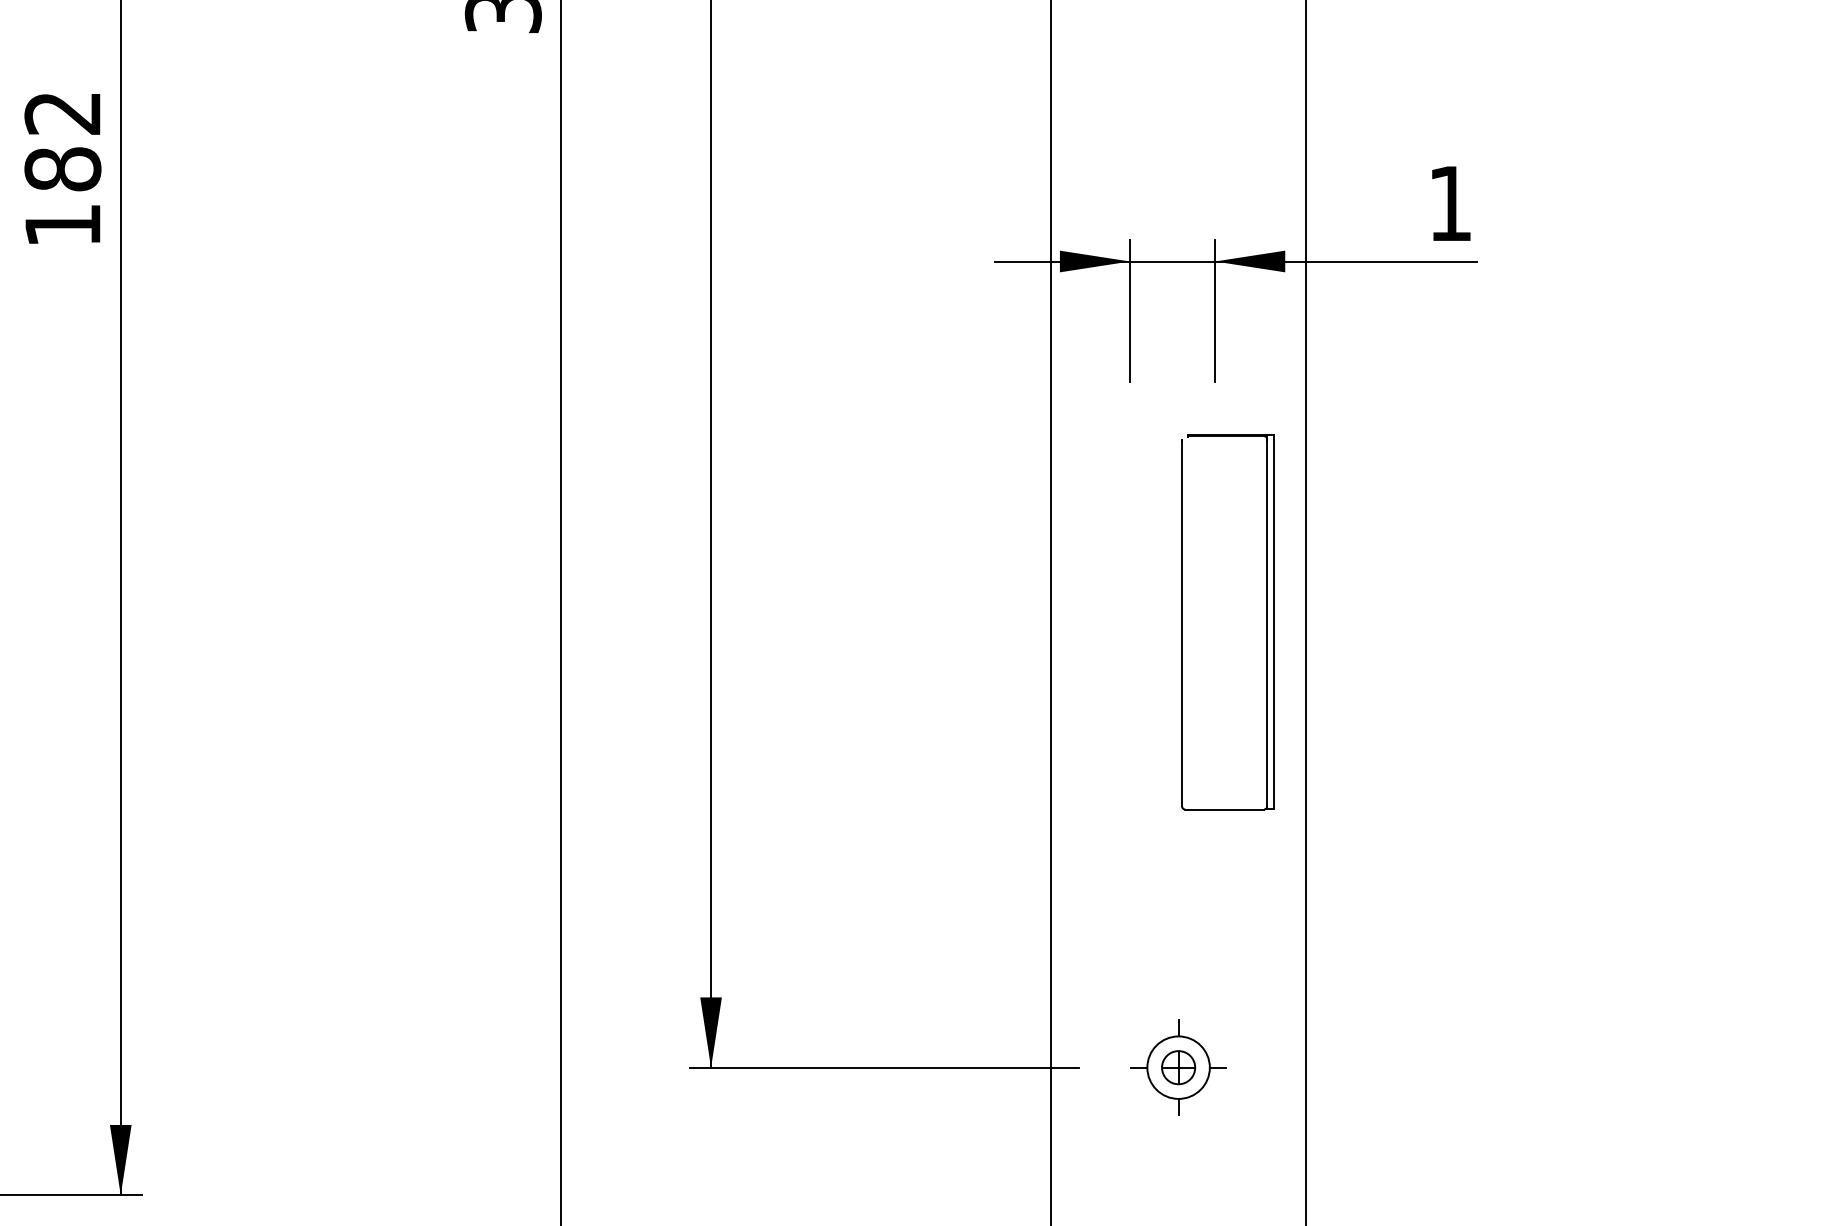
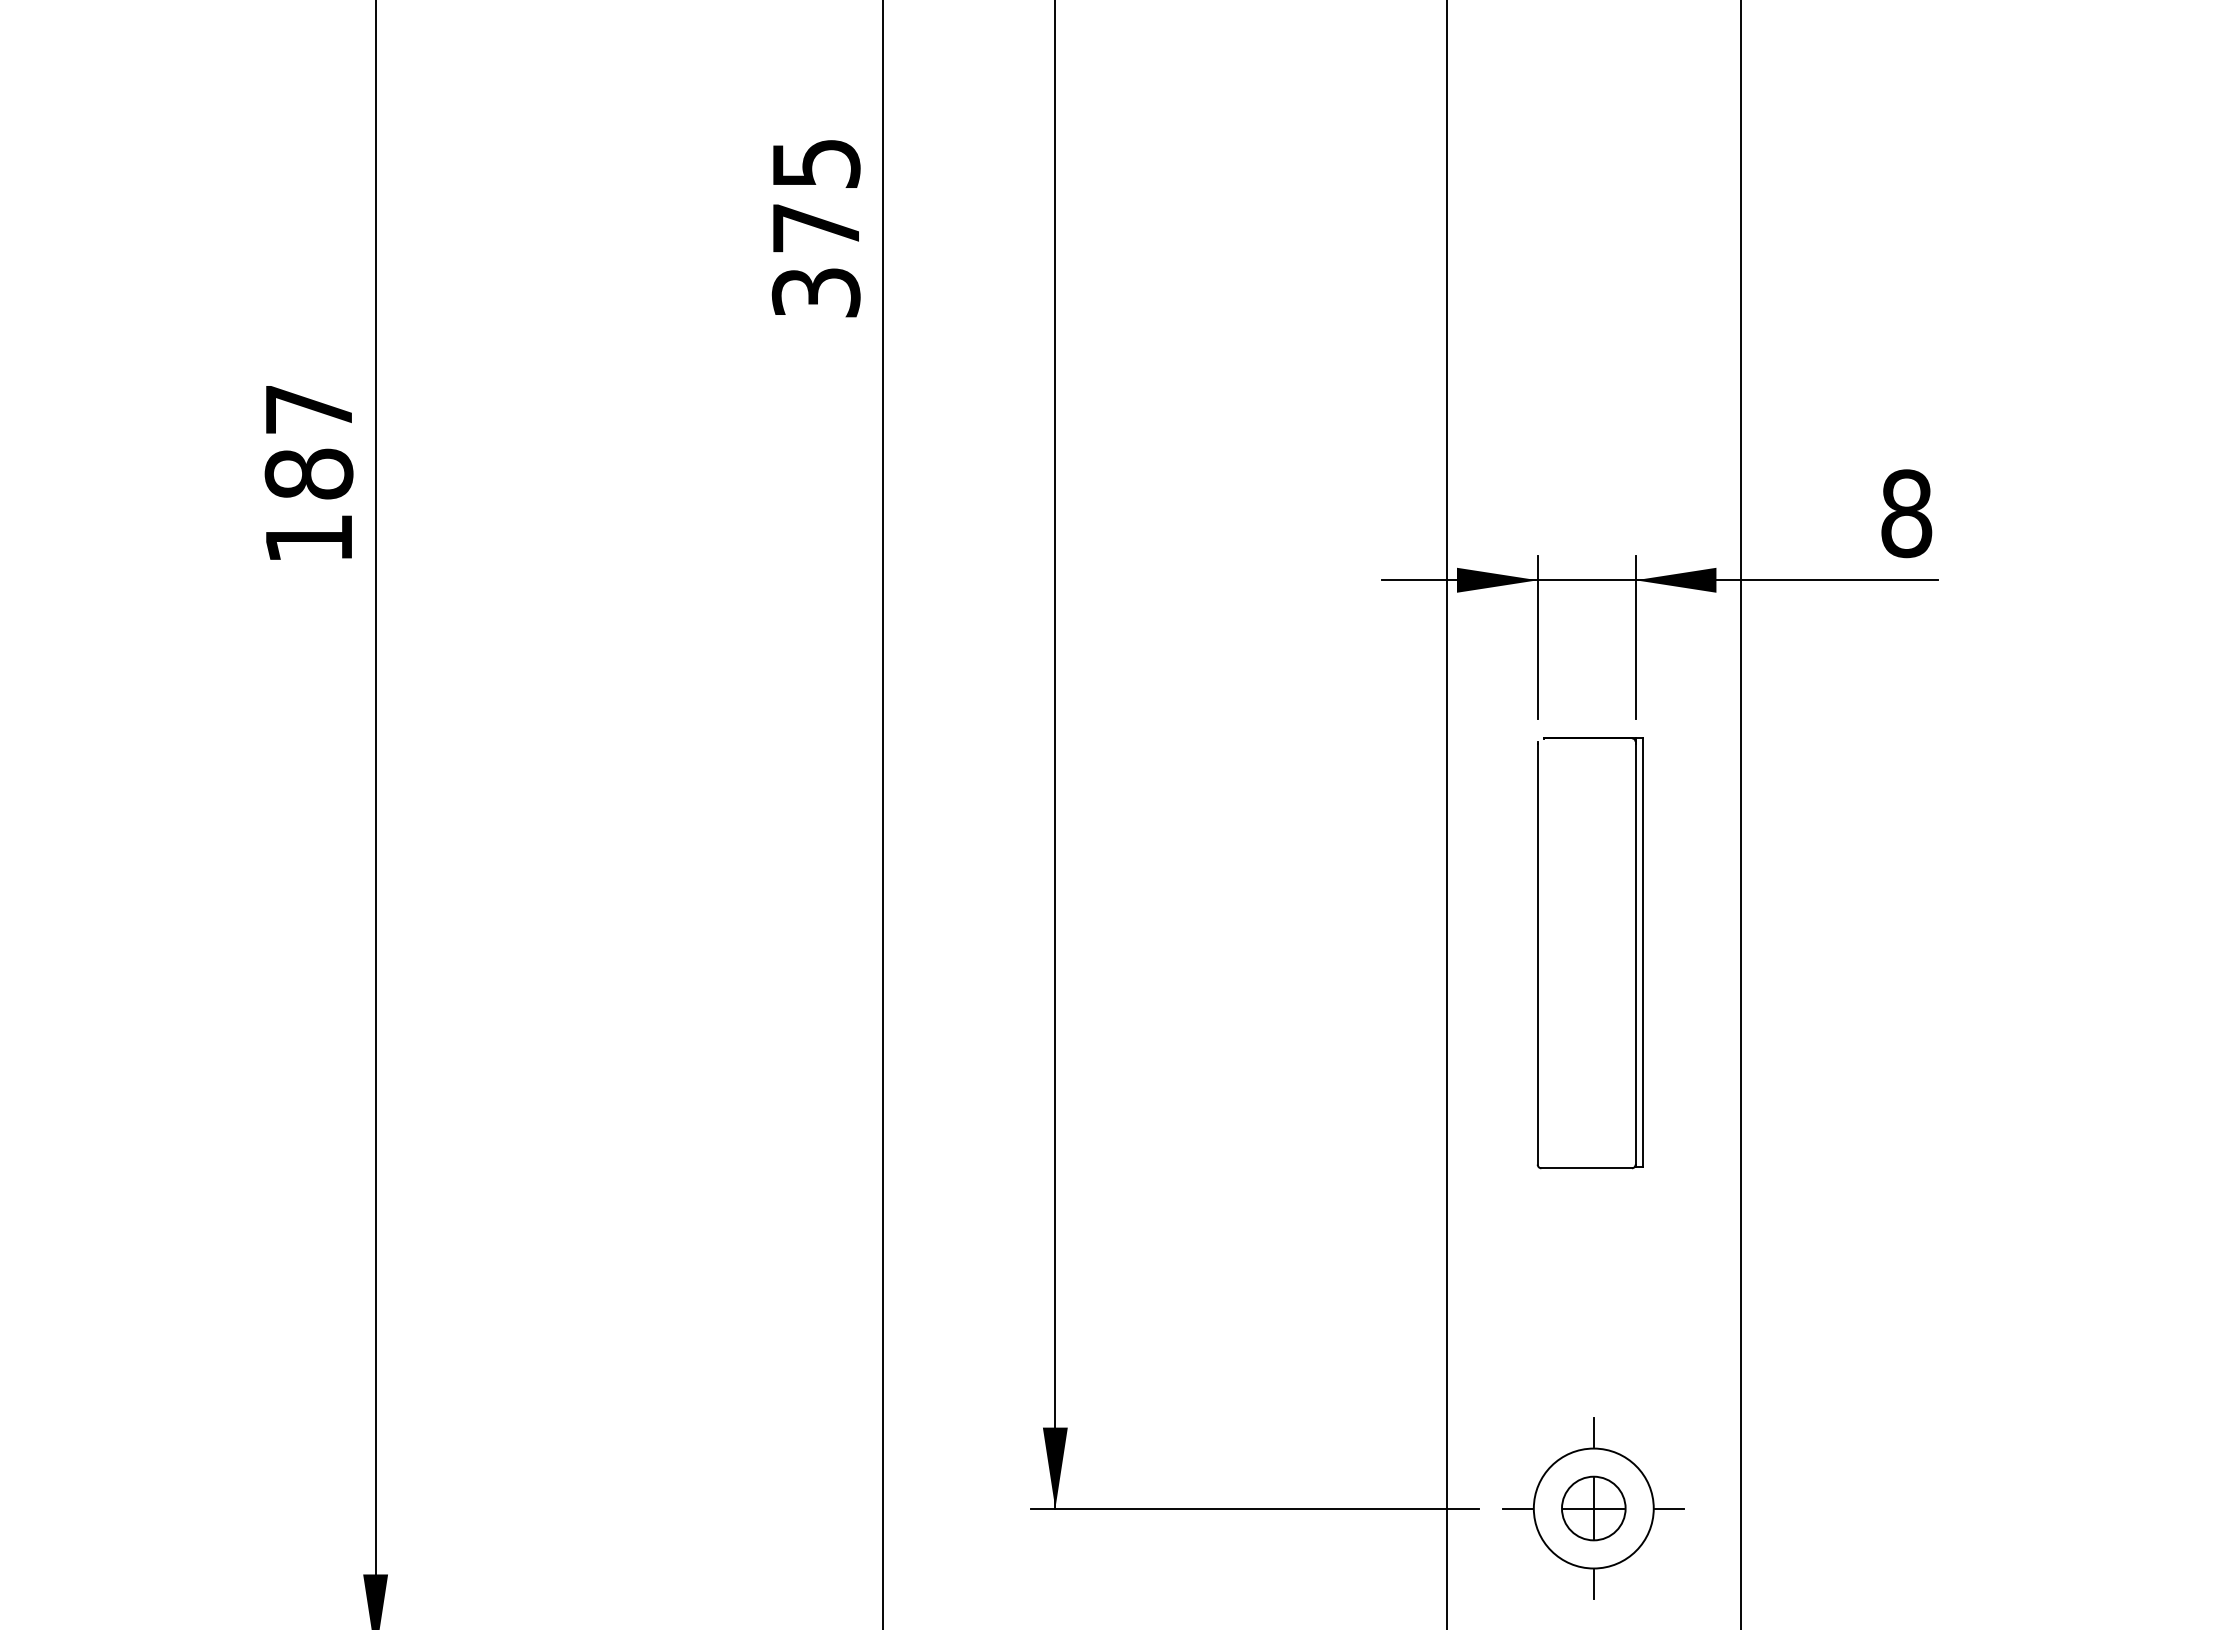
text: (61, 114) -> (307, 410), 182 -> 187
text: (1450, 203) -> (1906, 513), 1 -> 8
part: (1267, 622) -> (1635, 953), moved
part: (1178, 1067) -> (1593, 1508), size x1.67

